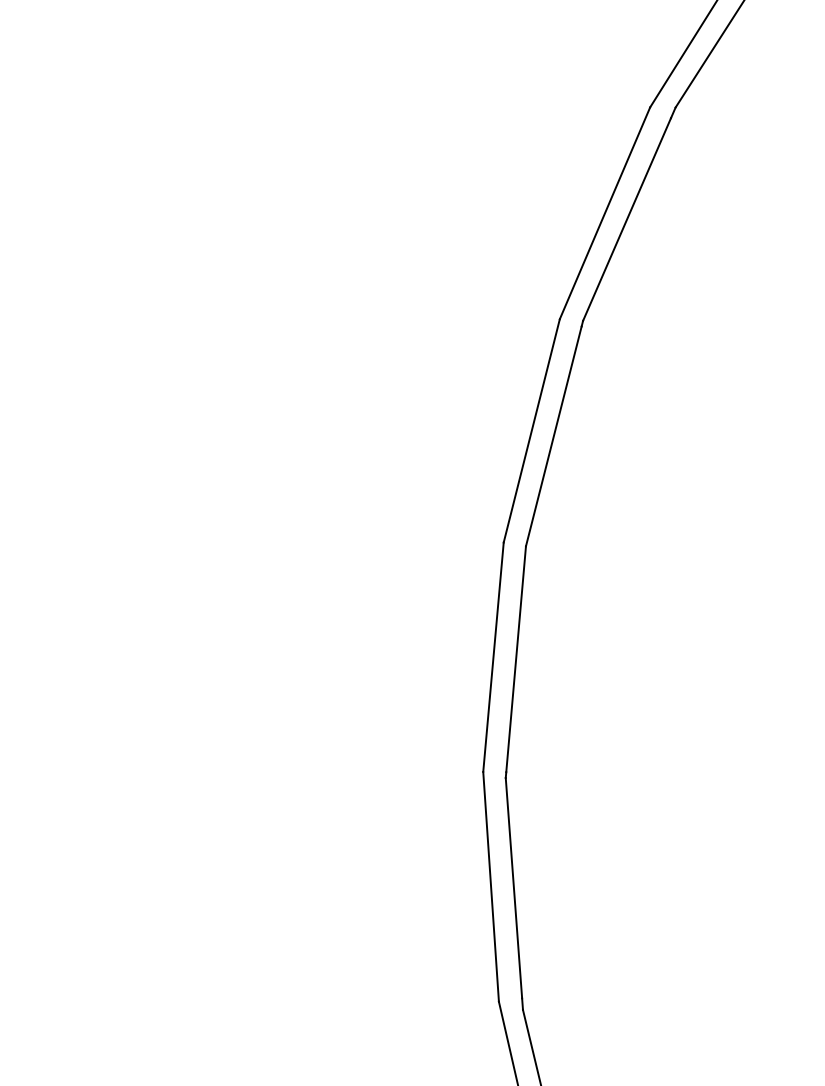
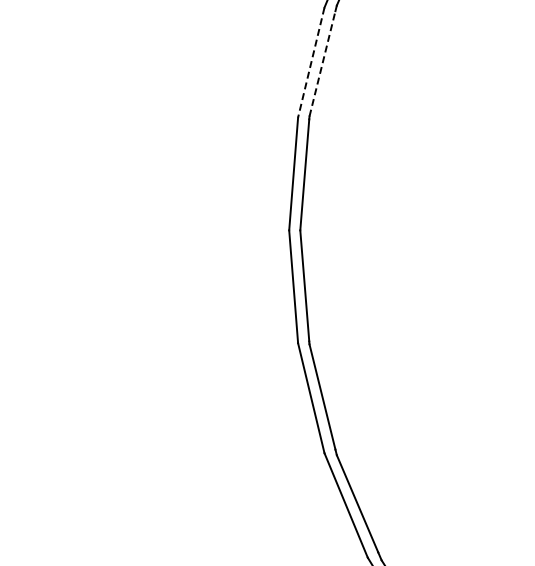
line: (605, 213) -> (311, 62), solid -> dashed
line: (627, 218) -> (322, 63), solid -> dashed

